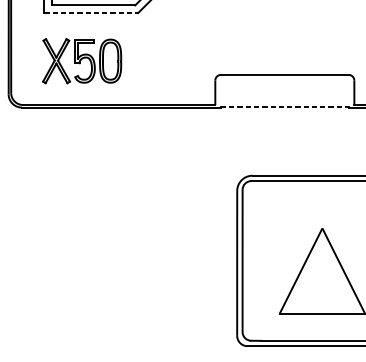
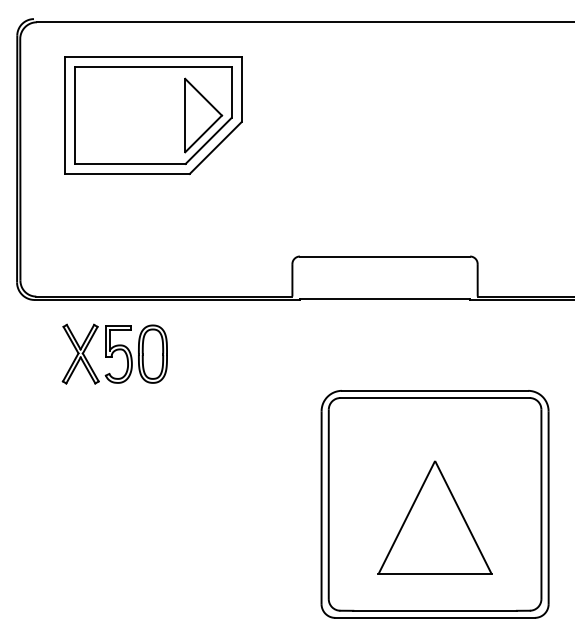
line: (91, 12) -> (127, 173), dashed -> solid
part: (81, 60) -> (114, 353), moved
line: (285, 107) -> (385, 299), dashed -> solid

